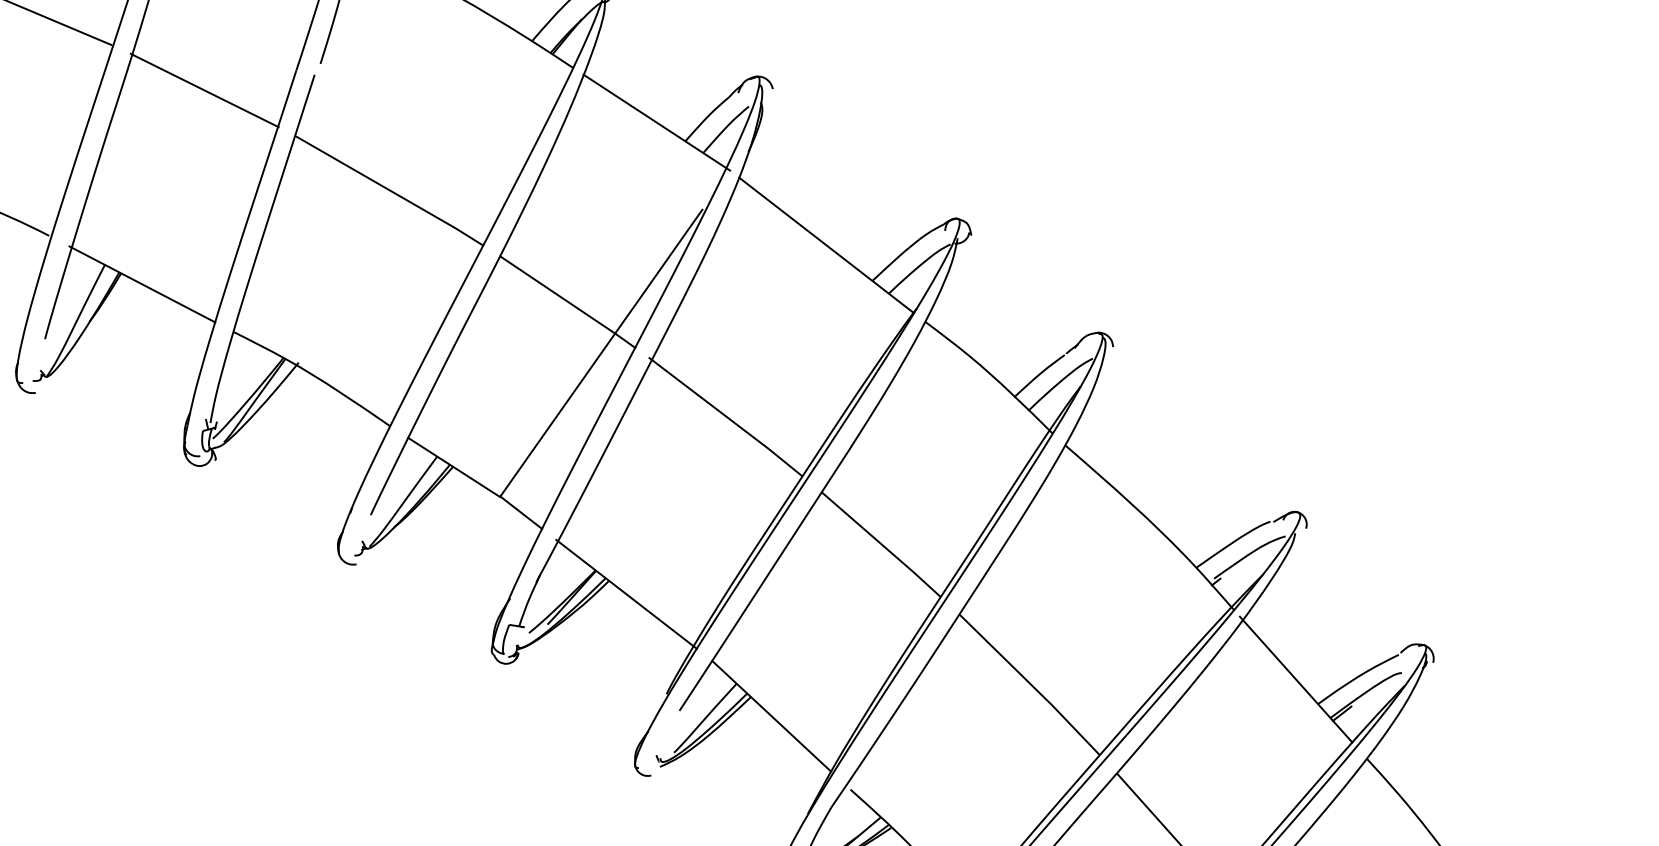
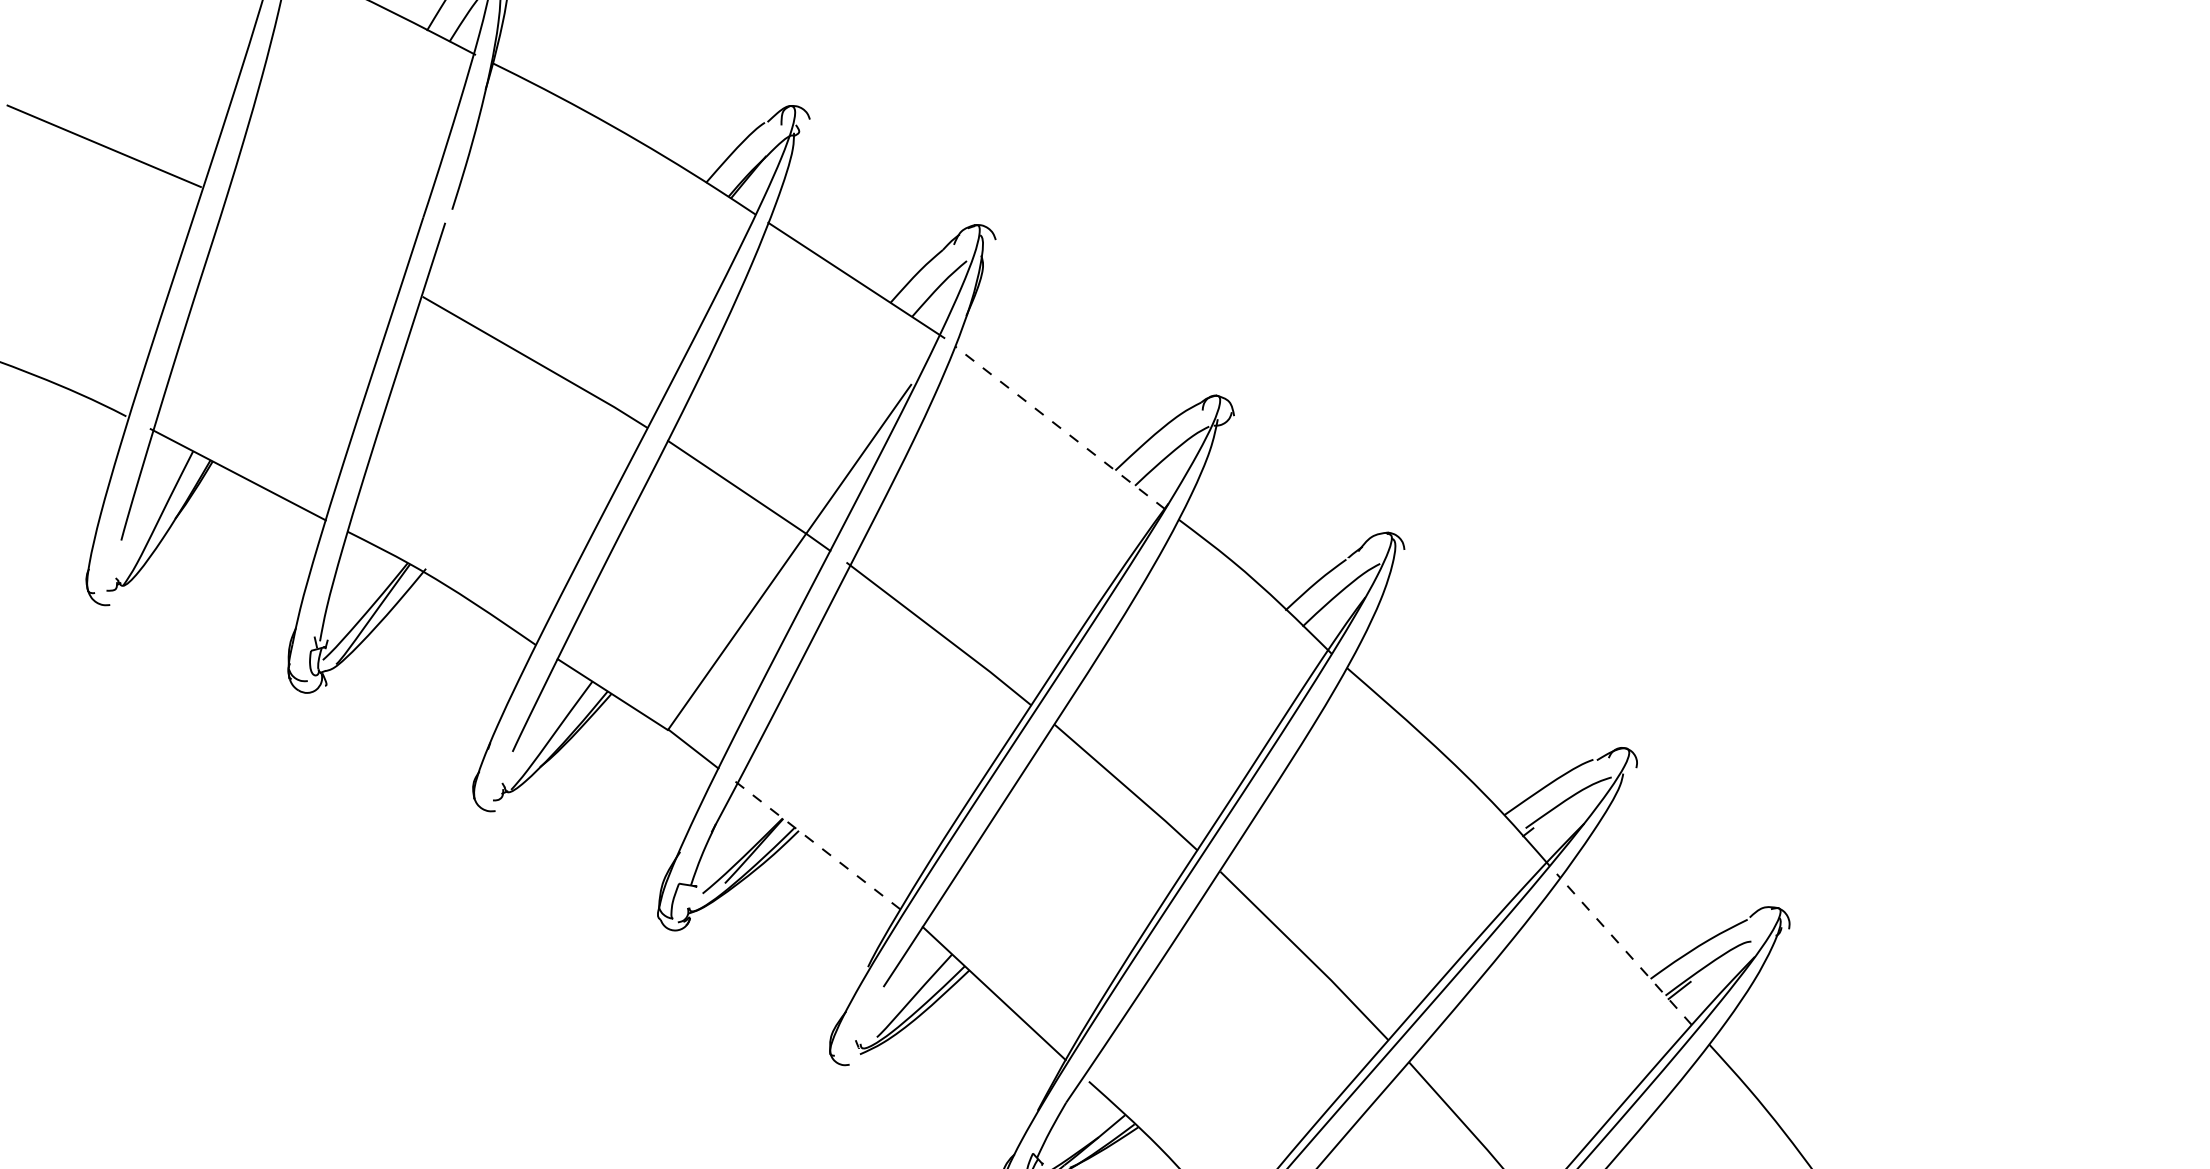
line: (205, 90) -> (313, 241), removed
line: (826, 245) -> (1060, 427), solid -> dashed
line: (626, 594) -> (819, 847), solid -> dashed
line: (1295, 679) -> (1623, 949), solid -> dashed

